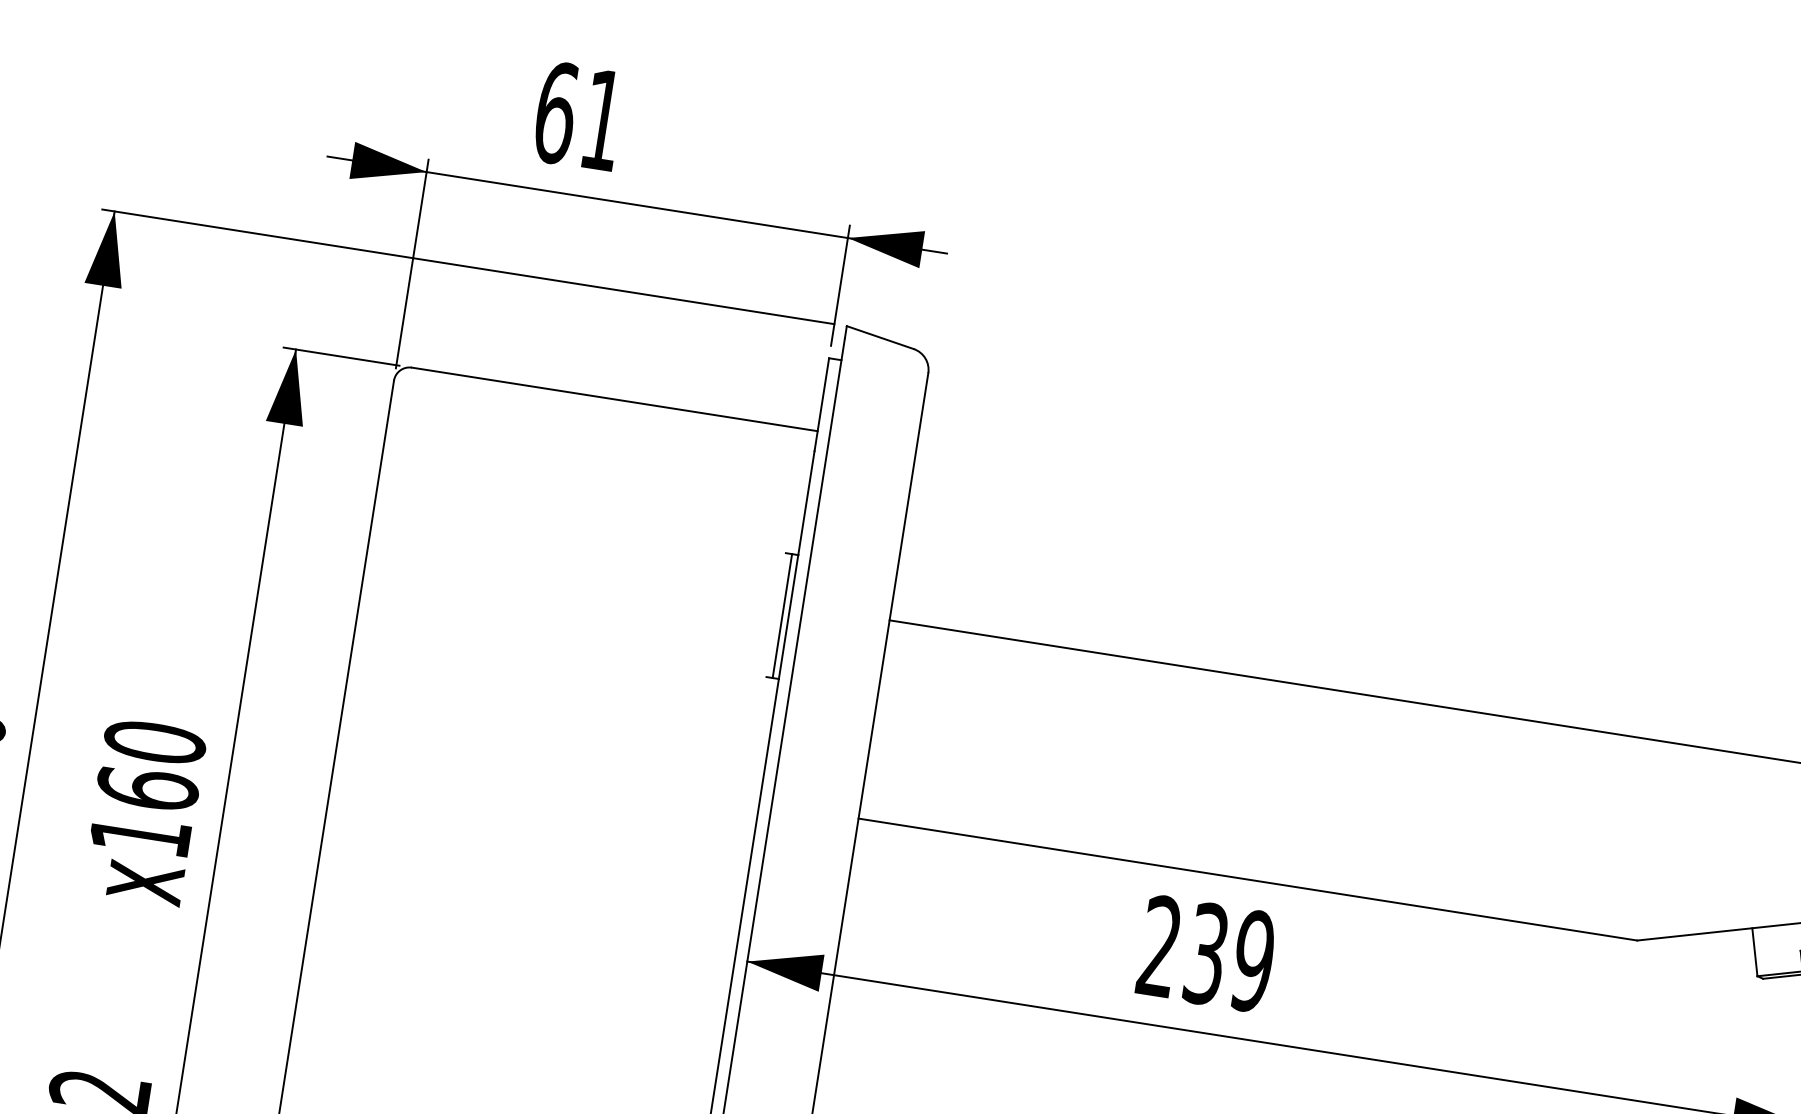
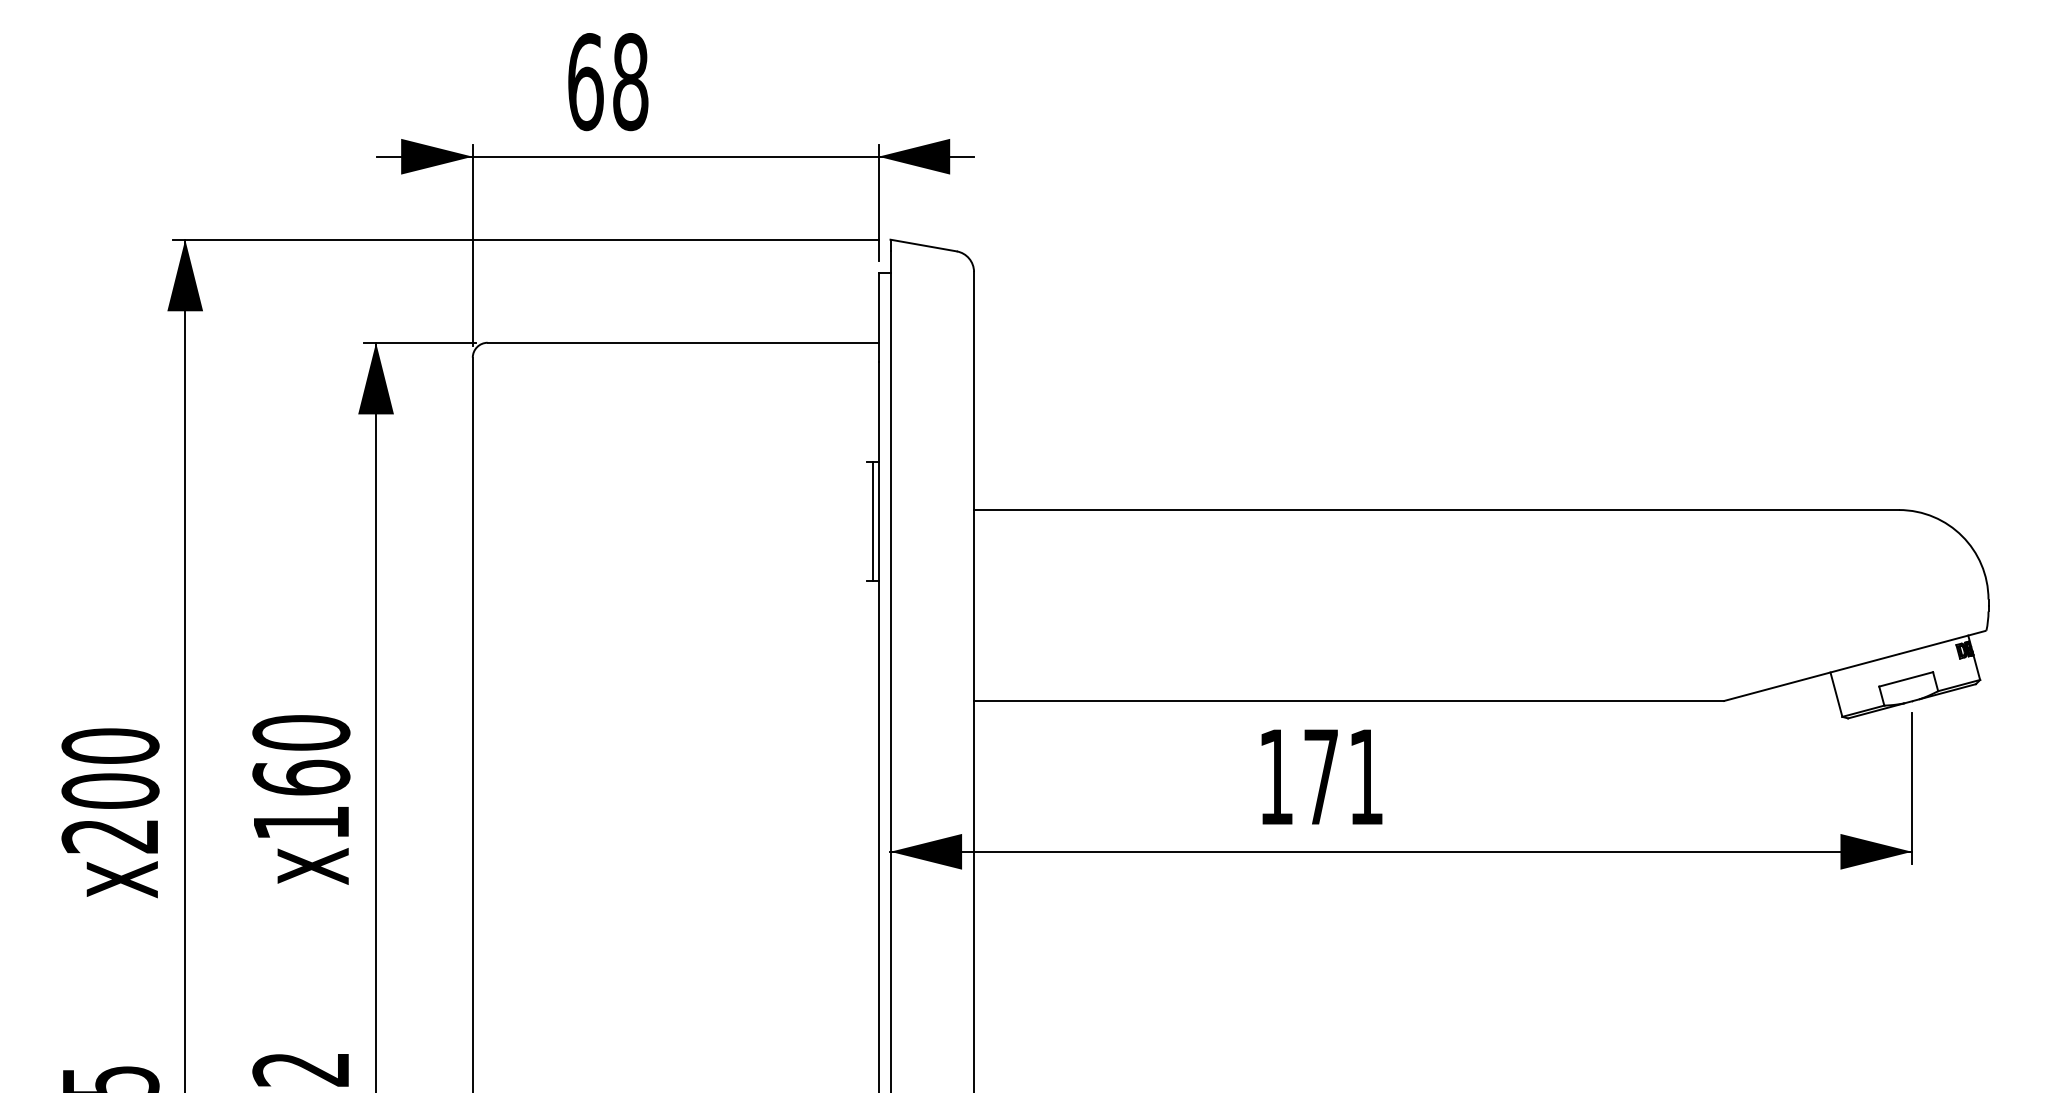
text: (602, 120) -> (630, 82), 61 -> 68
text: (1206, 954) -> (1321, 777), 239 -> 171

